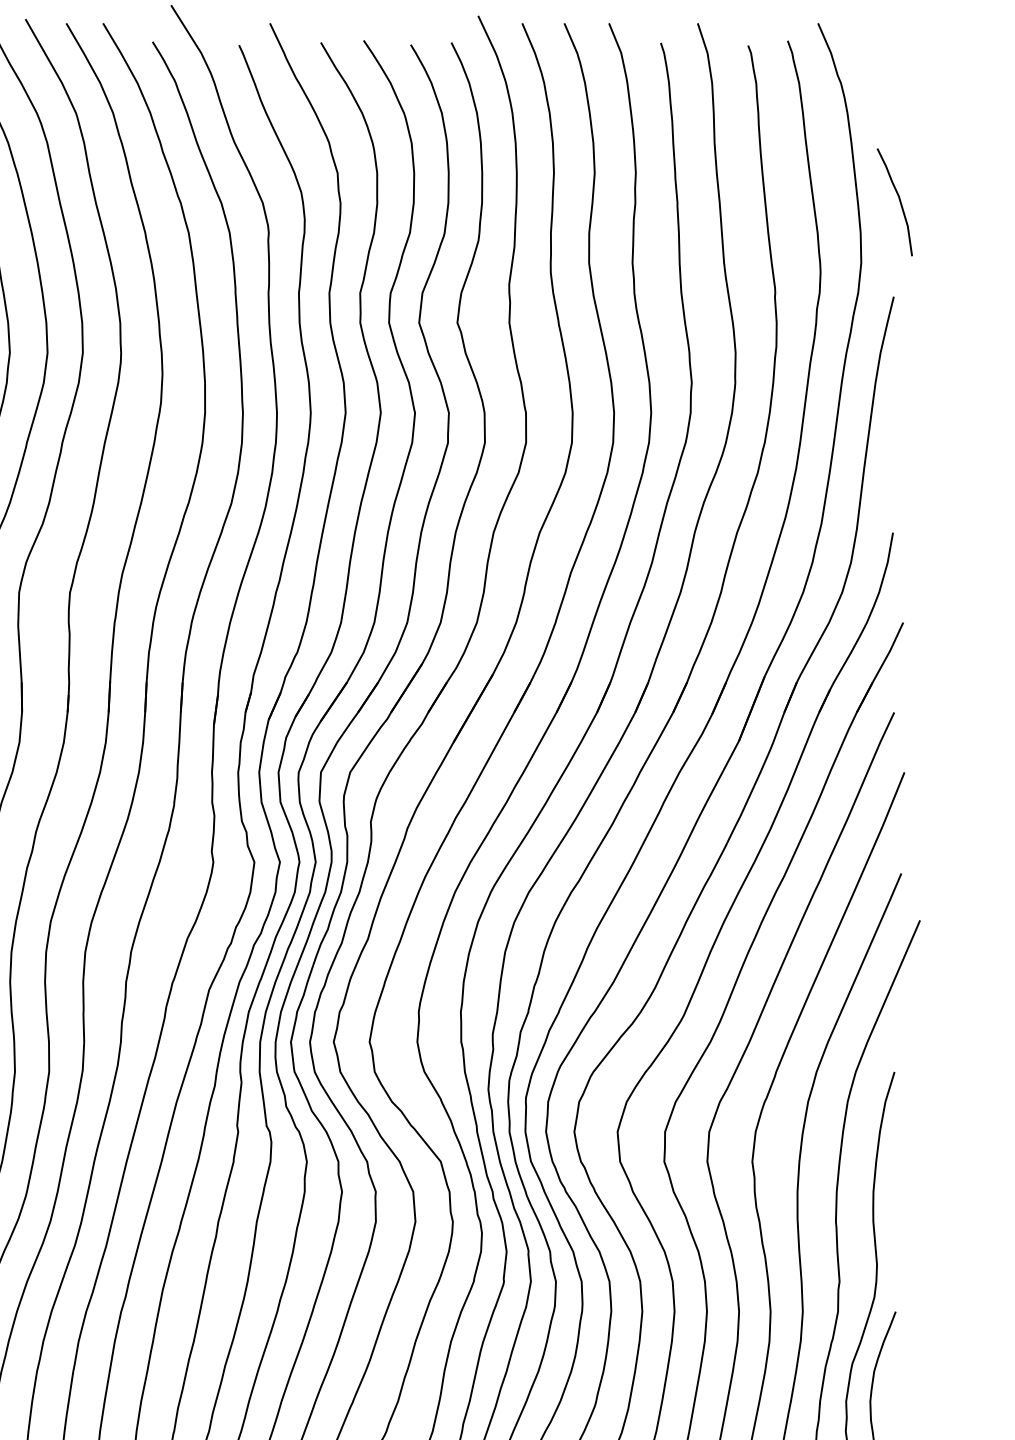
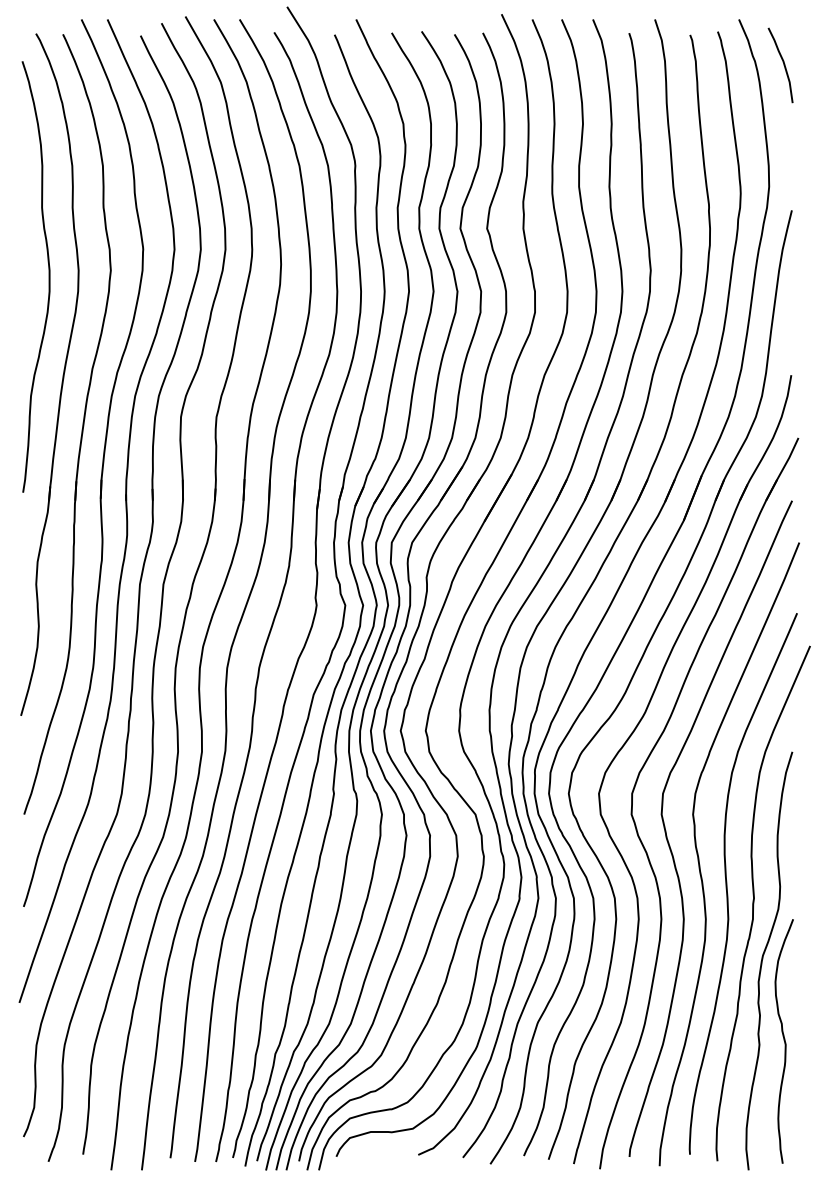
curve: (898, 202) -> (783, 65), moved

